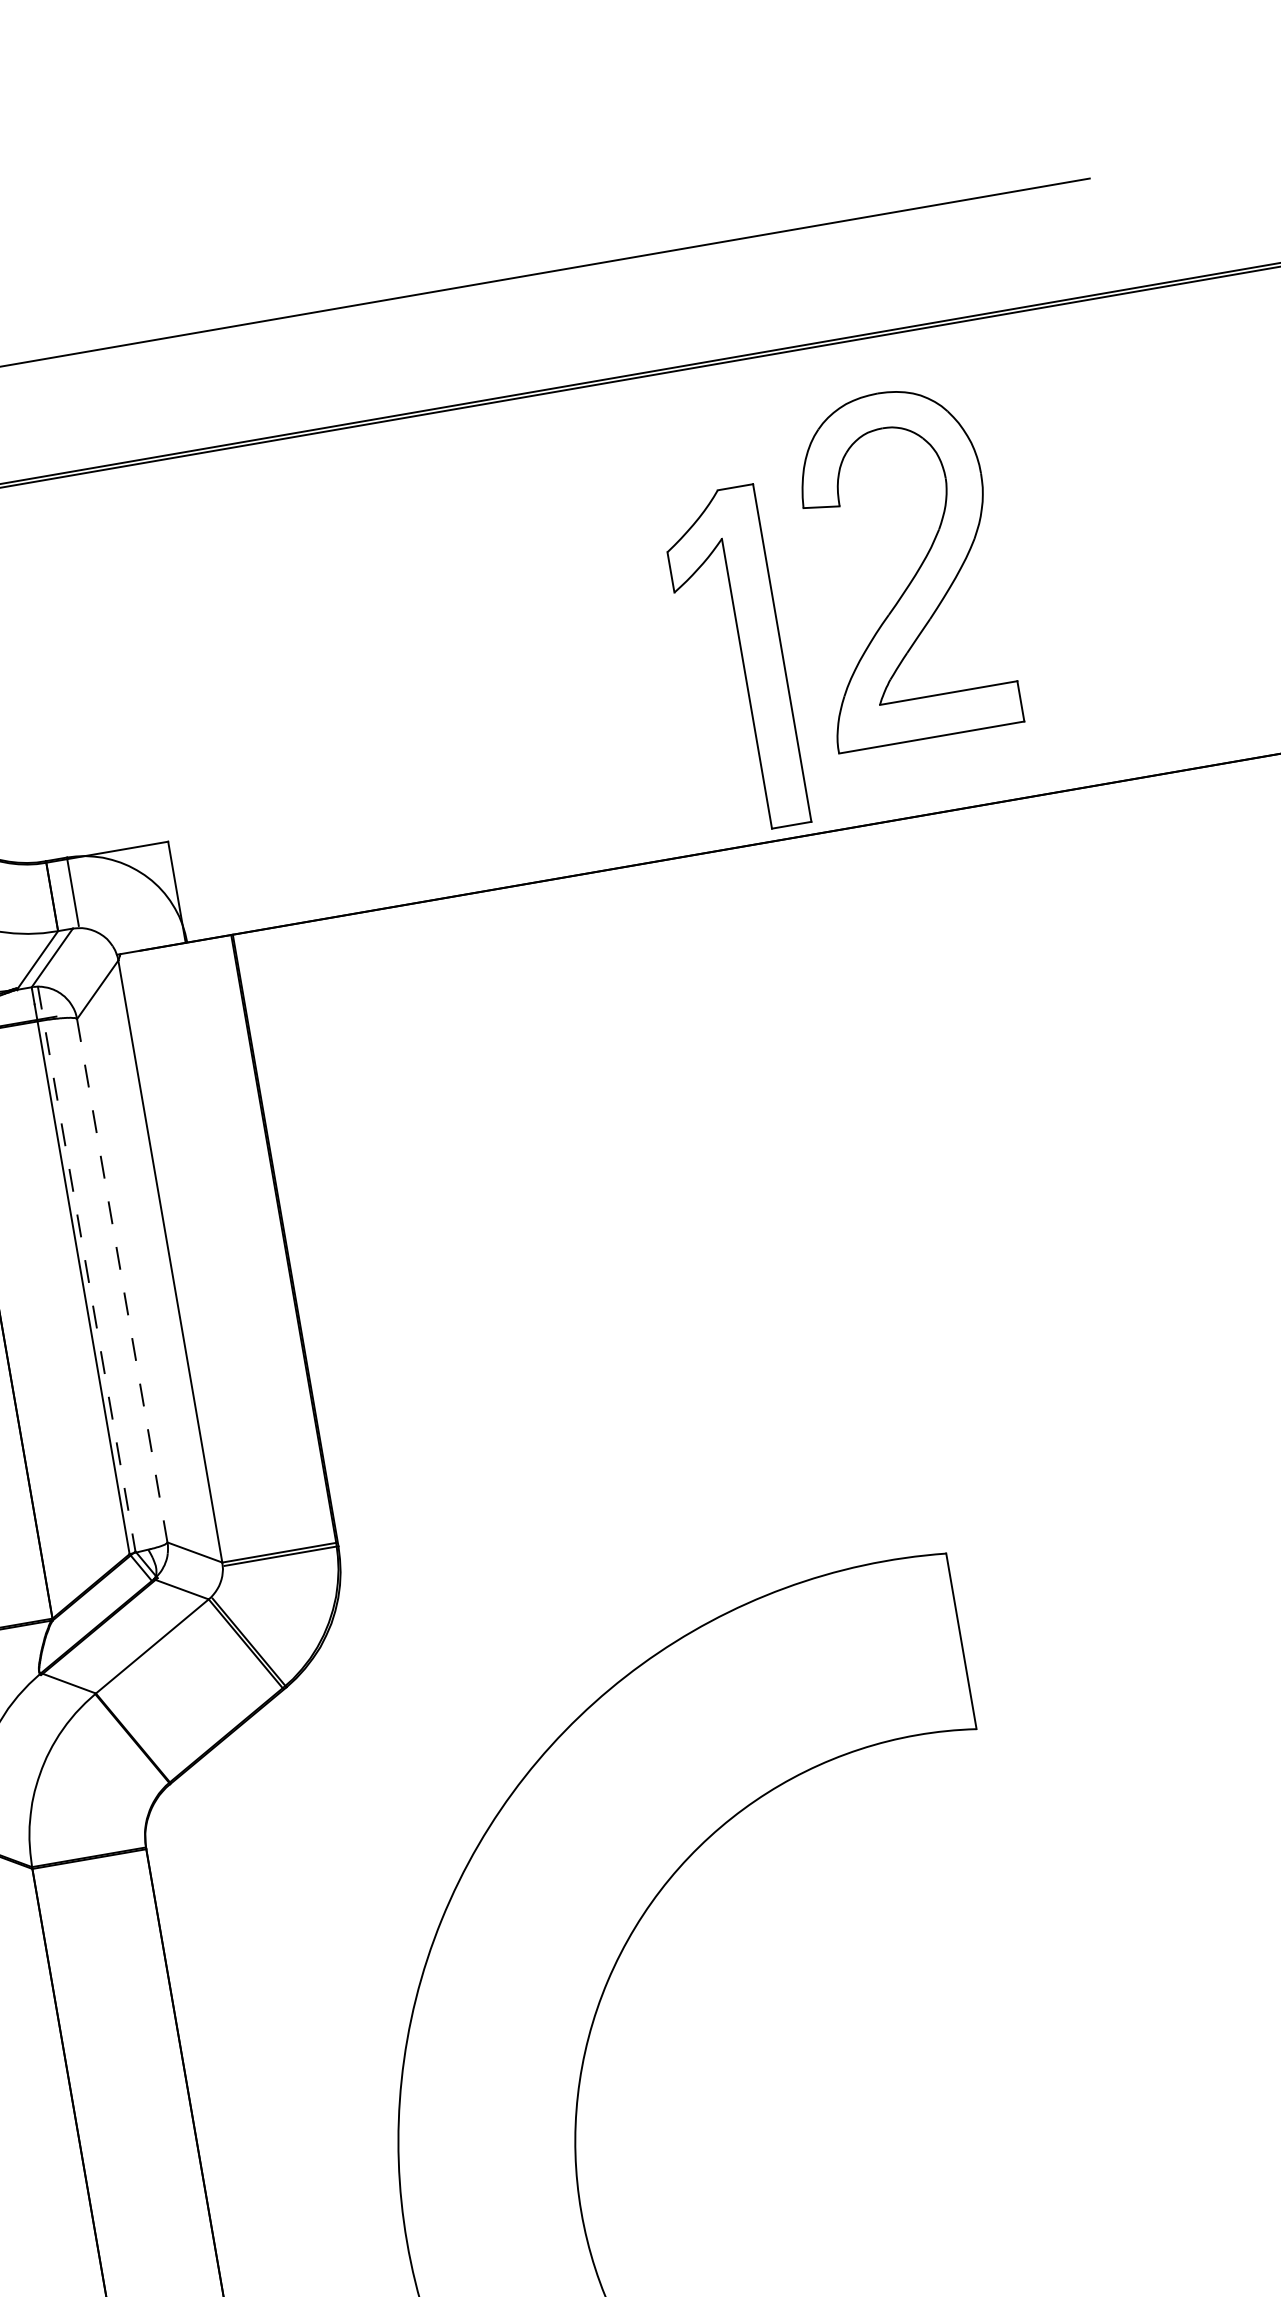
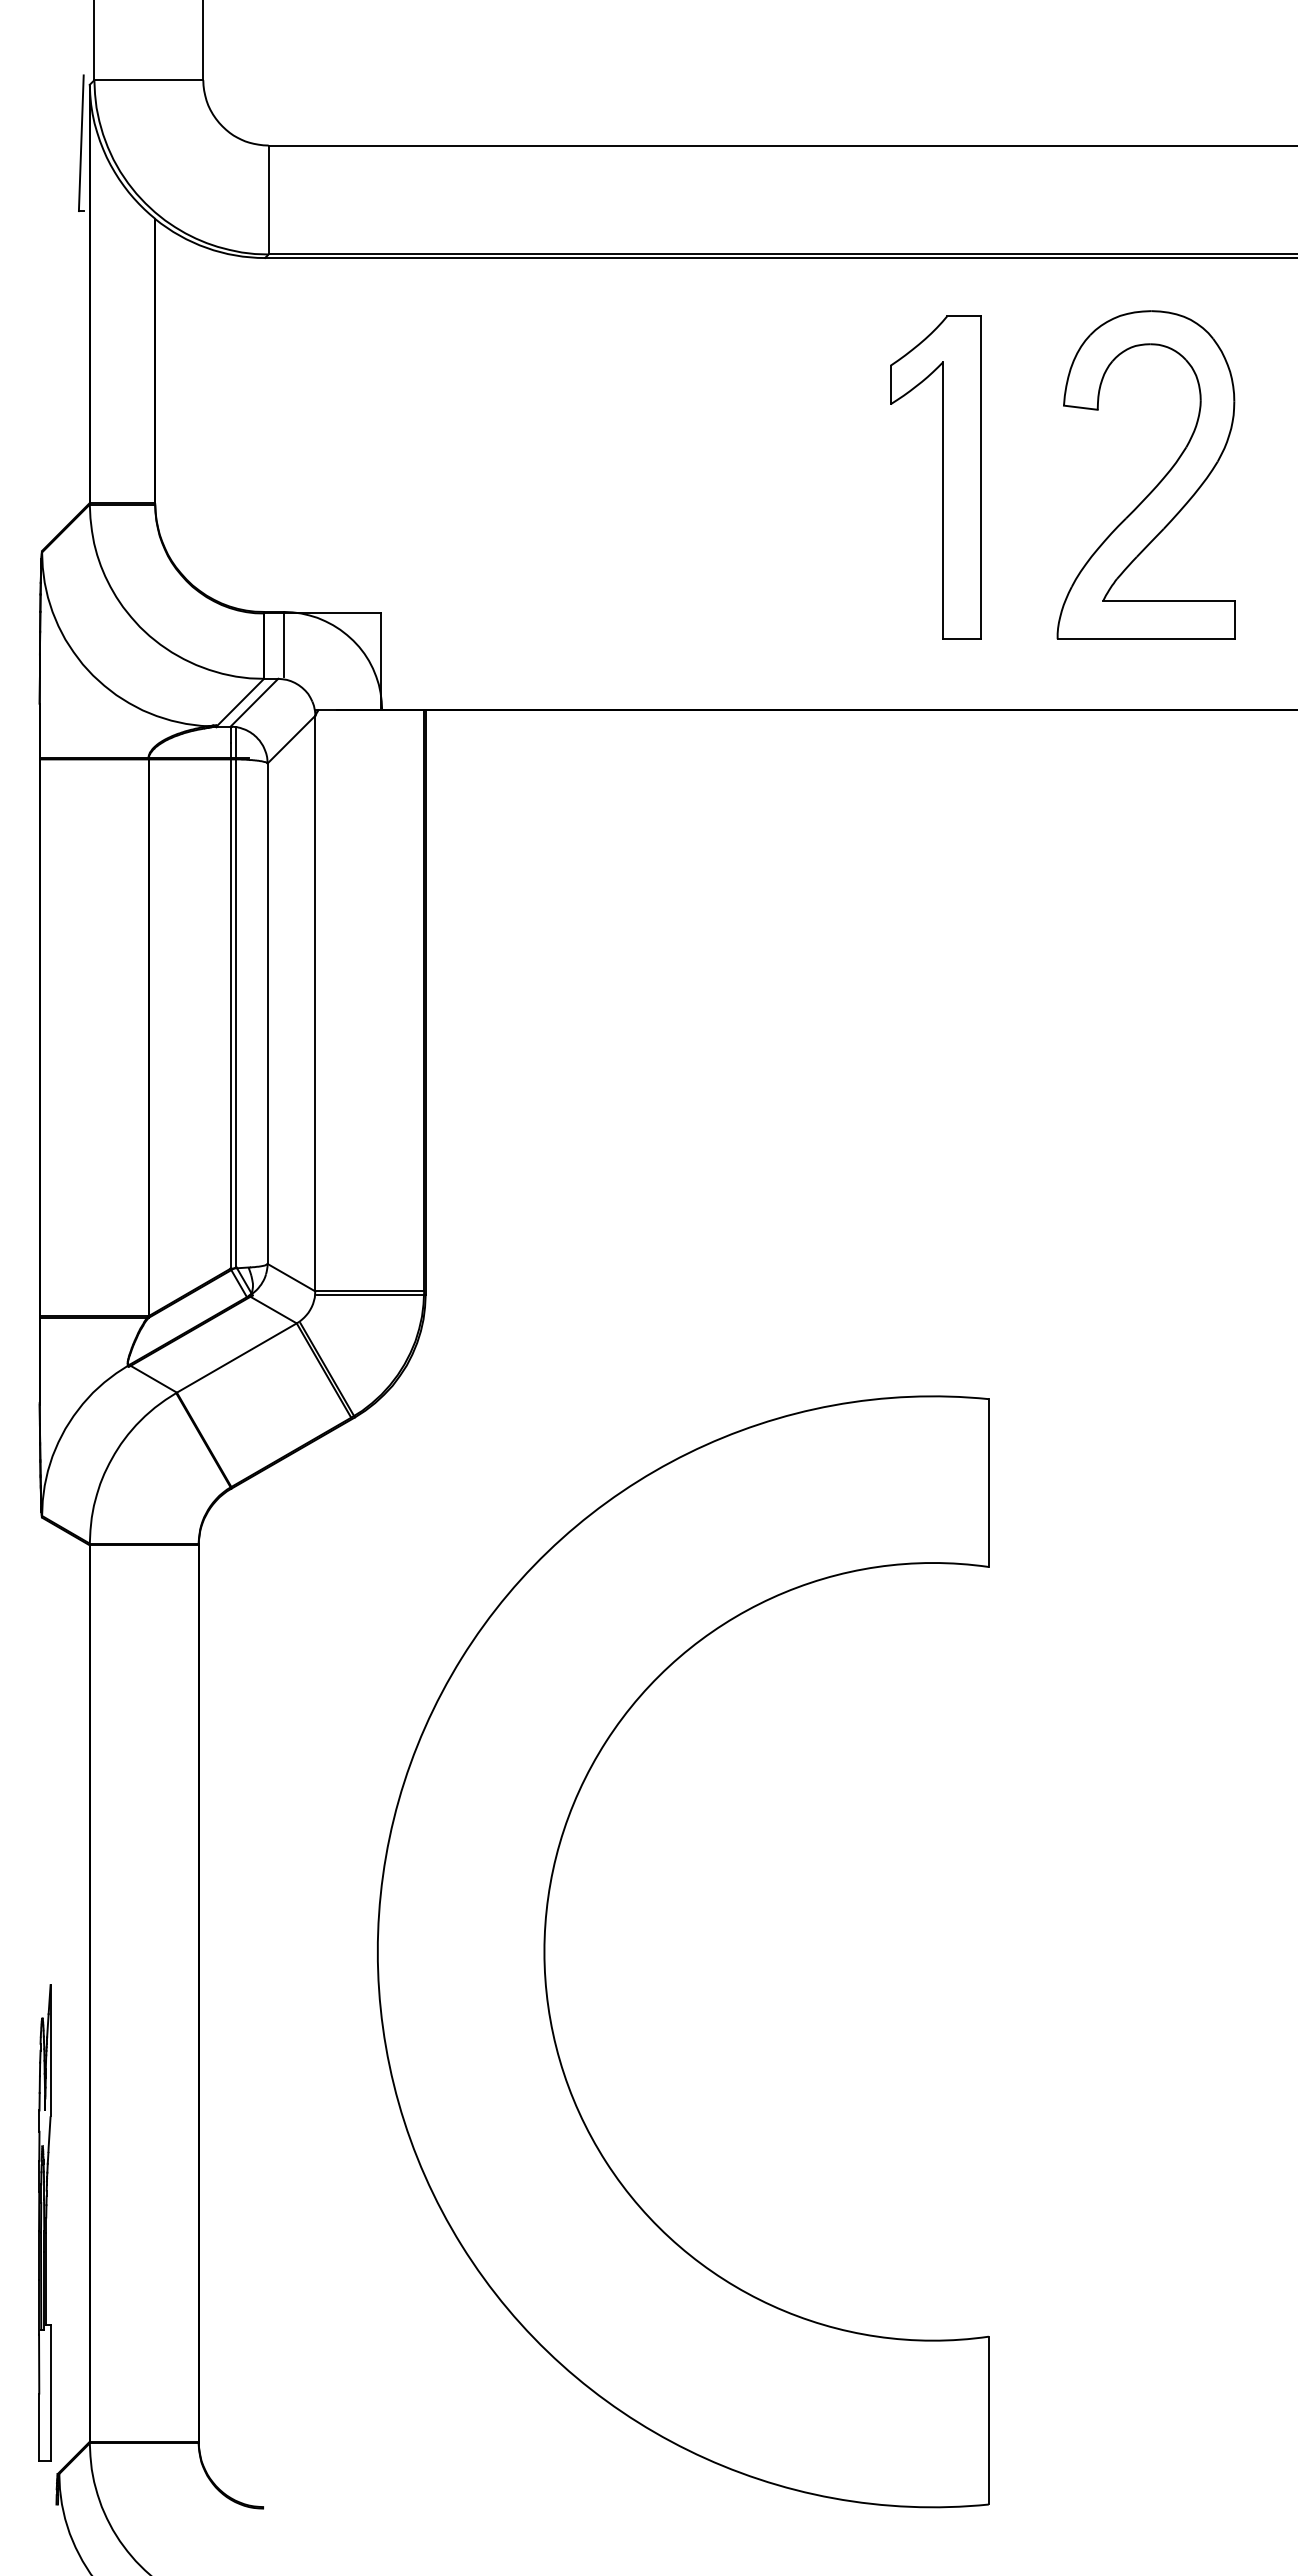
part: (915, 572) -> (1157, 483), moved
part: (741, 659) -> (942, 477), moved
line: (86, 1269) -> (236, 997), dashed -> solid
line: (122, 1281) -> (267, 1014), dashed -> solid

